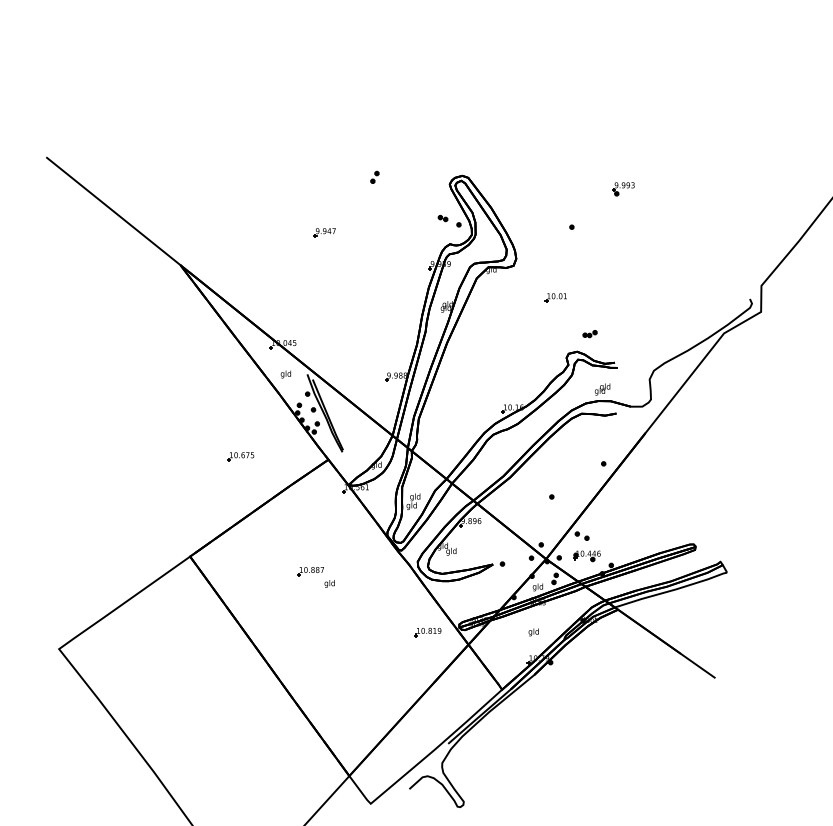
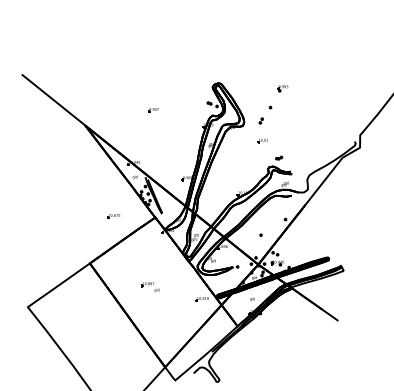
part: (373, 176) -> (260, 120), moved
part: (622, 188) -> (282, 88), moved
part: (316, 577) -> (150, 287), moved

